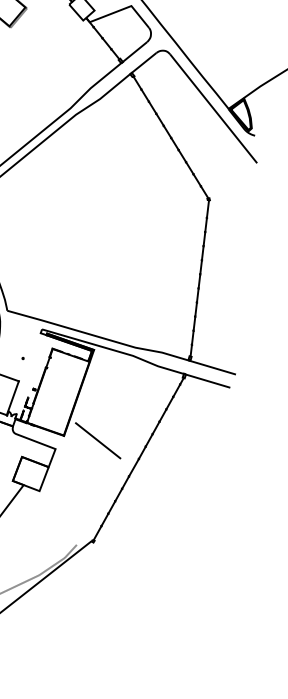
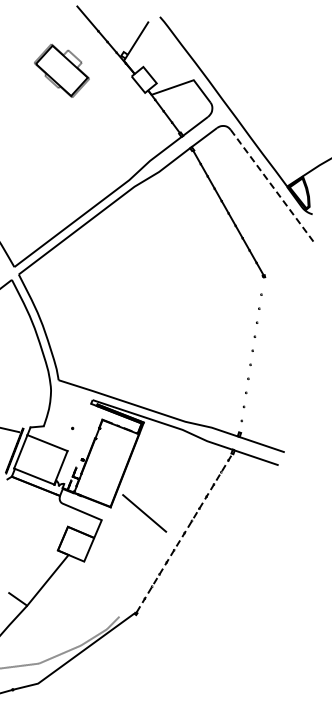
line: (212, 108) -> (271, 185), solid -> dashed
line: (200, 277) -> (252, 354), removed
line: (138, 459) -> (184, 533), solid -> dashed

